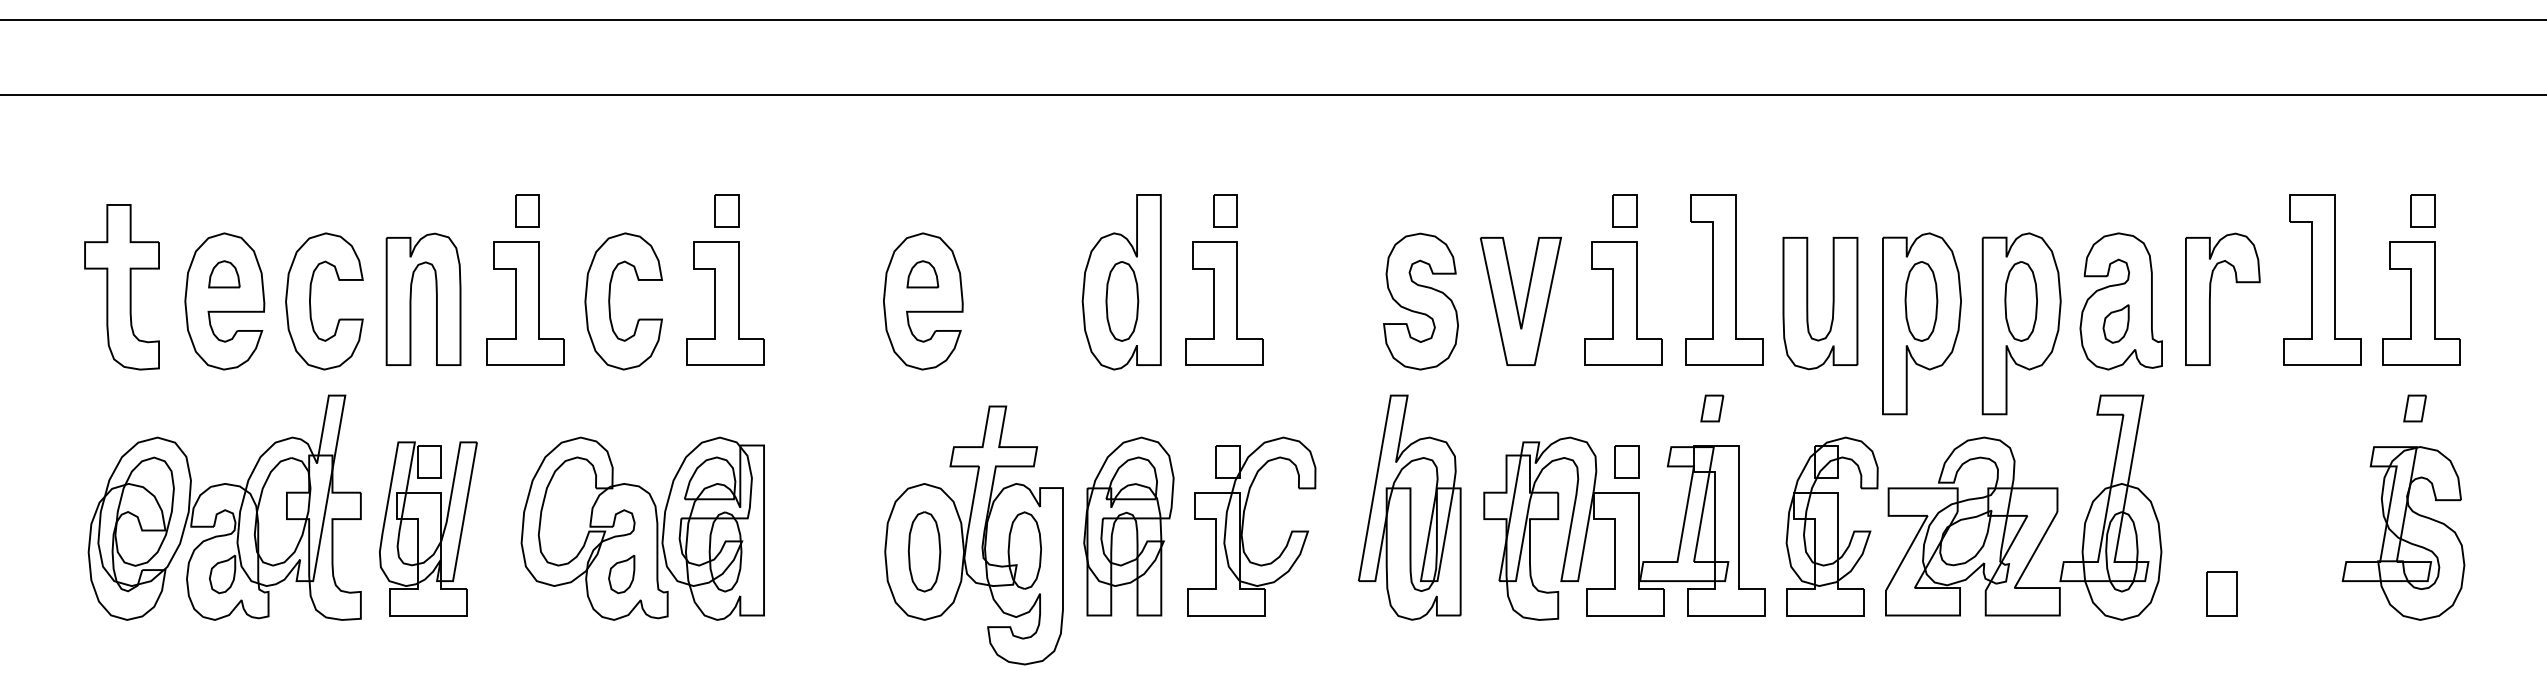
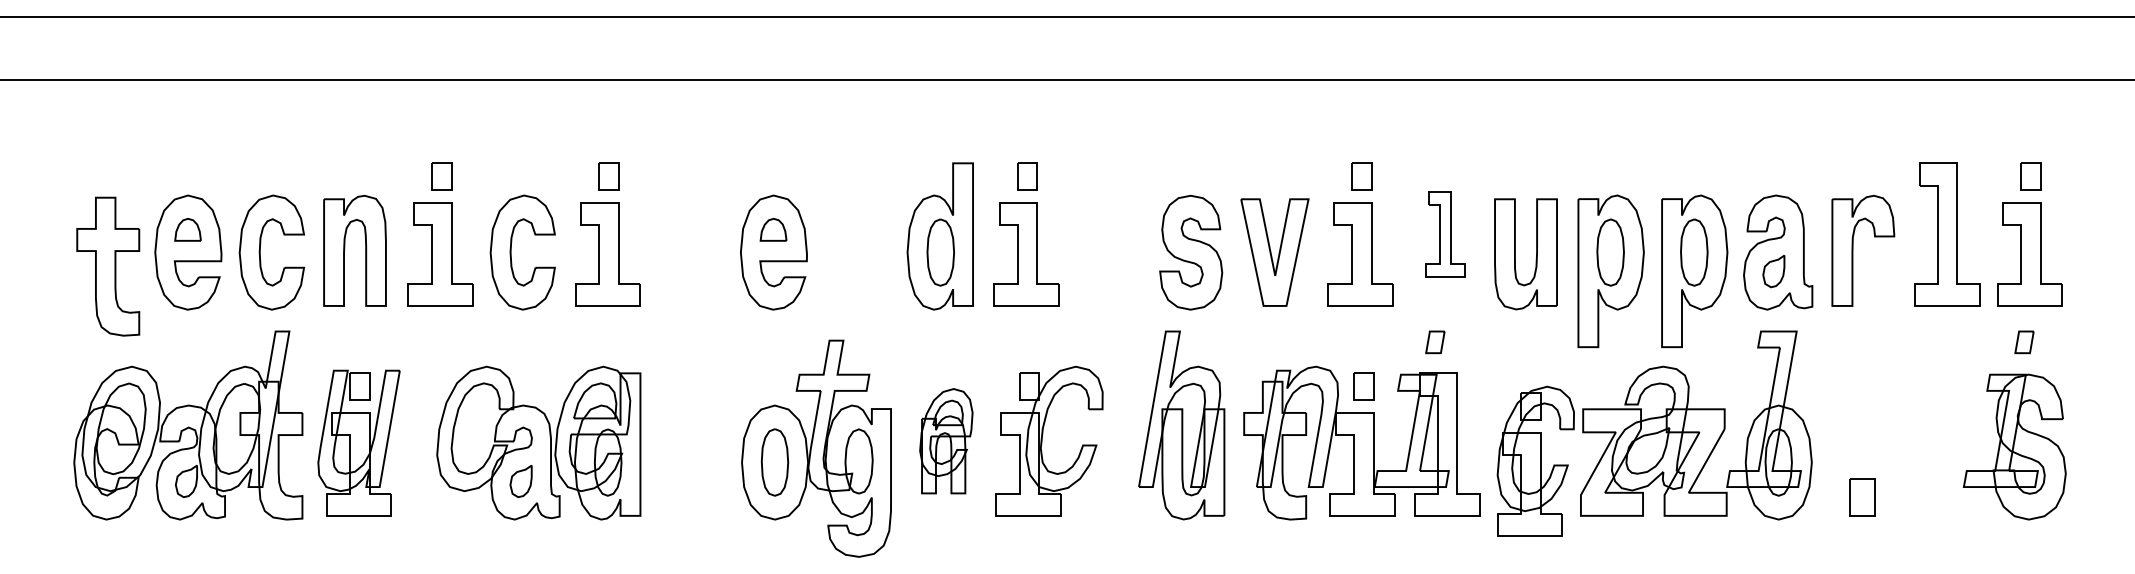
part: (1724, 279) -> (1445, 234), size x0.6
part: (122, 287) -> (108, 266), moved
part: (1129, 525) -> (946, 440), size x0.7
part: (1831, 525) -> (1535, 460), moved

